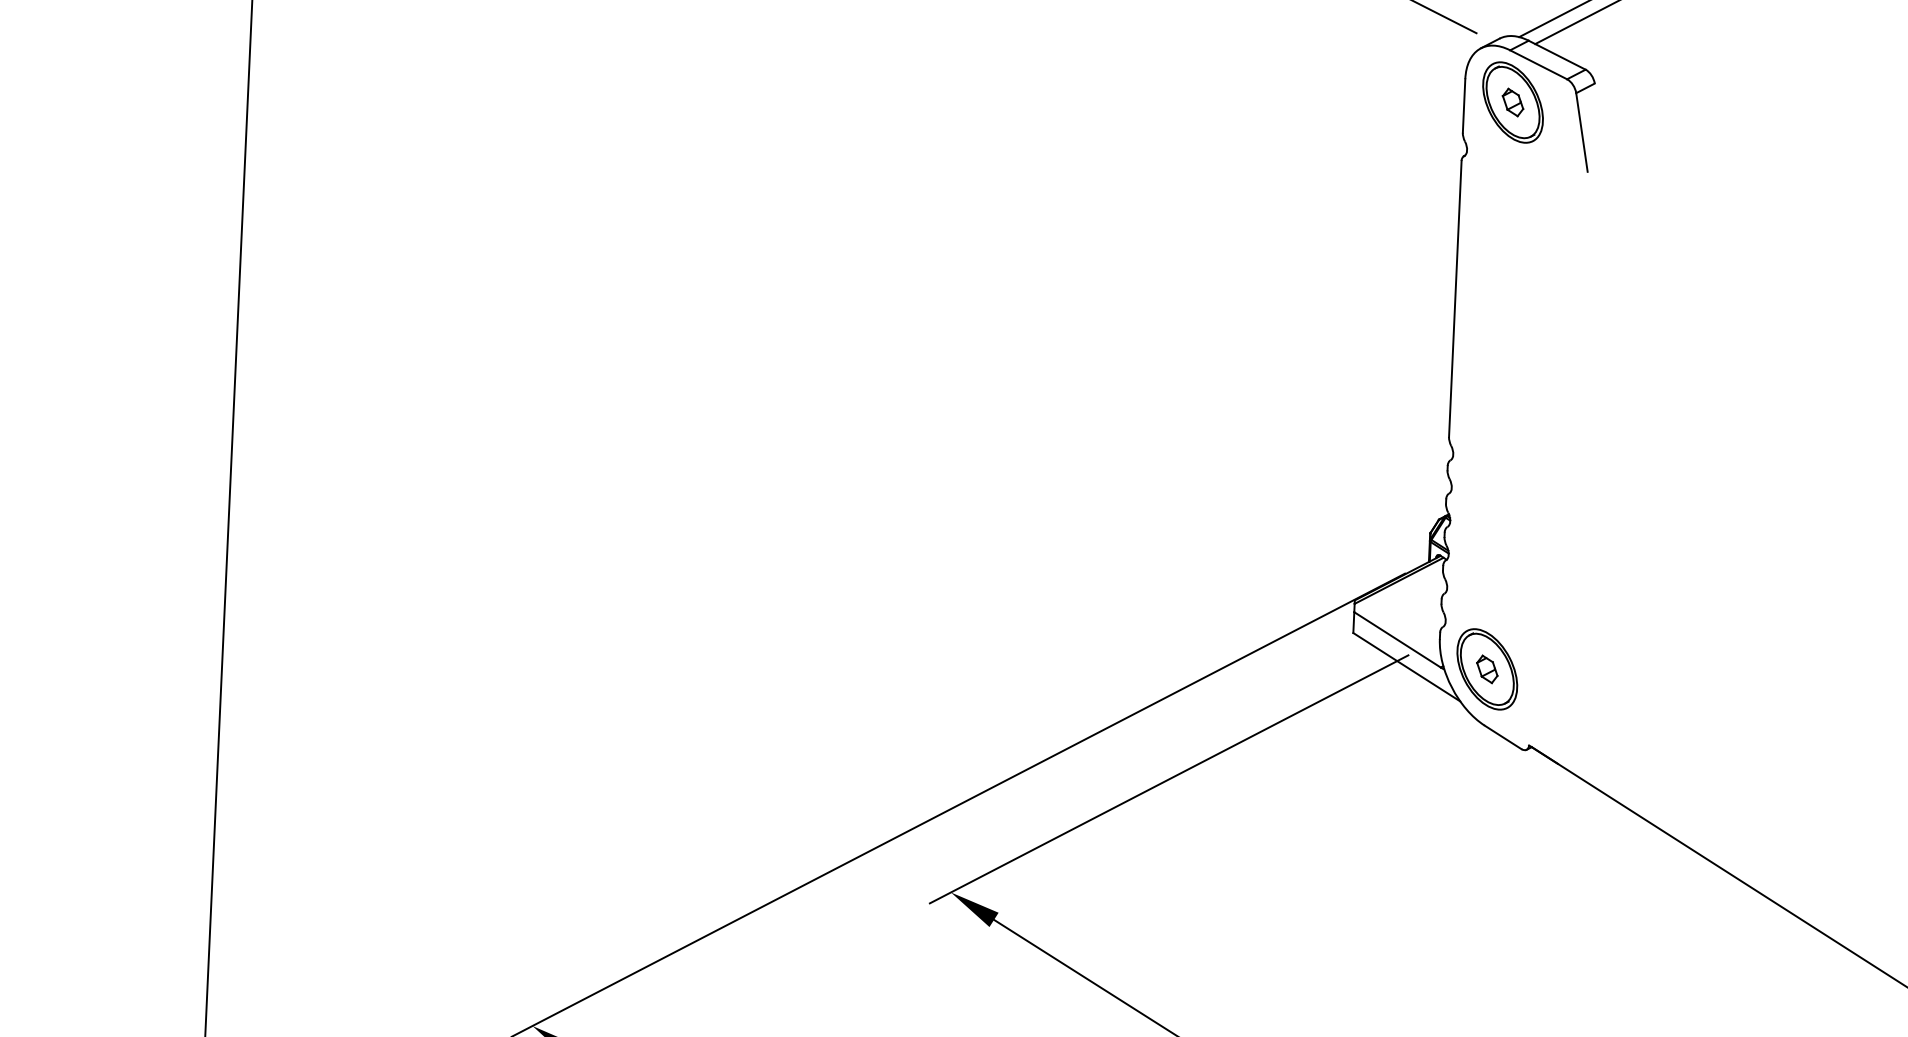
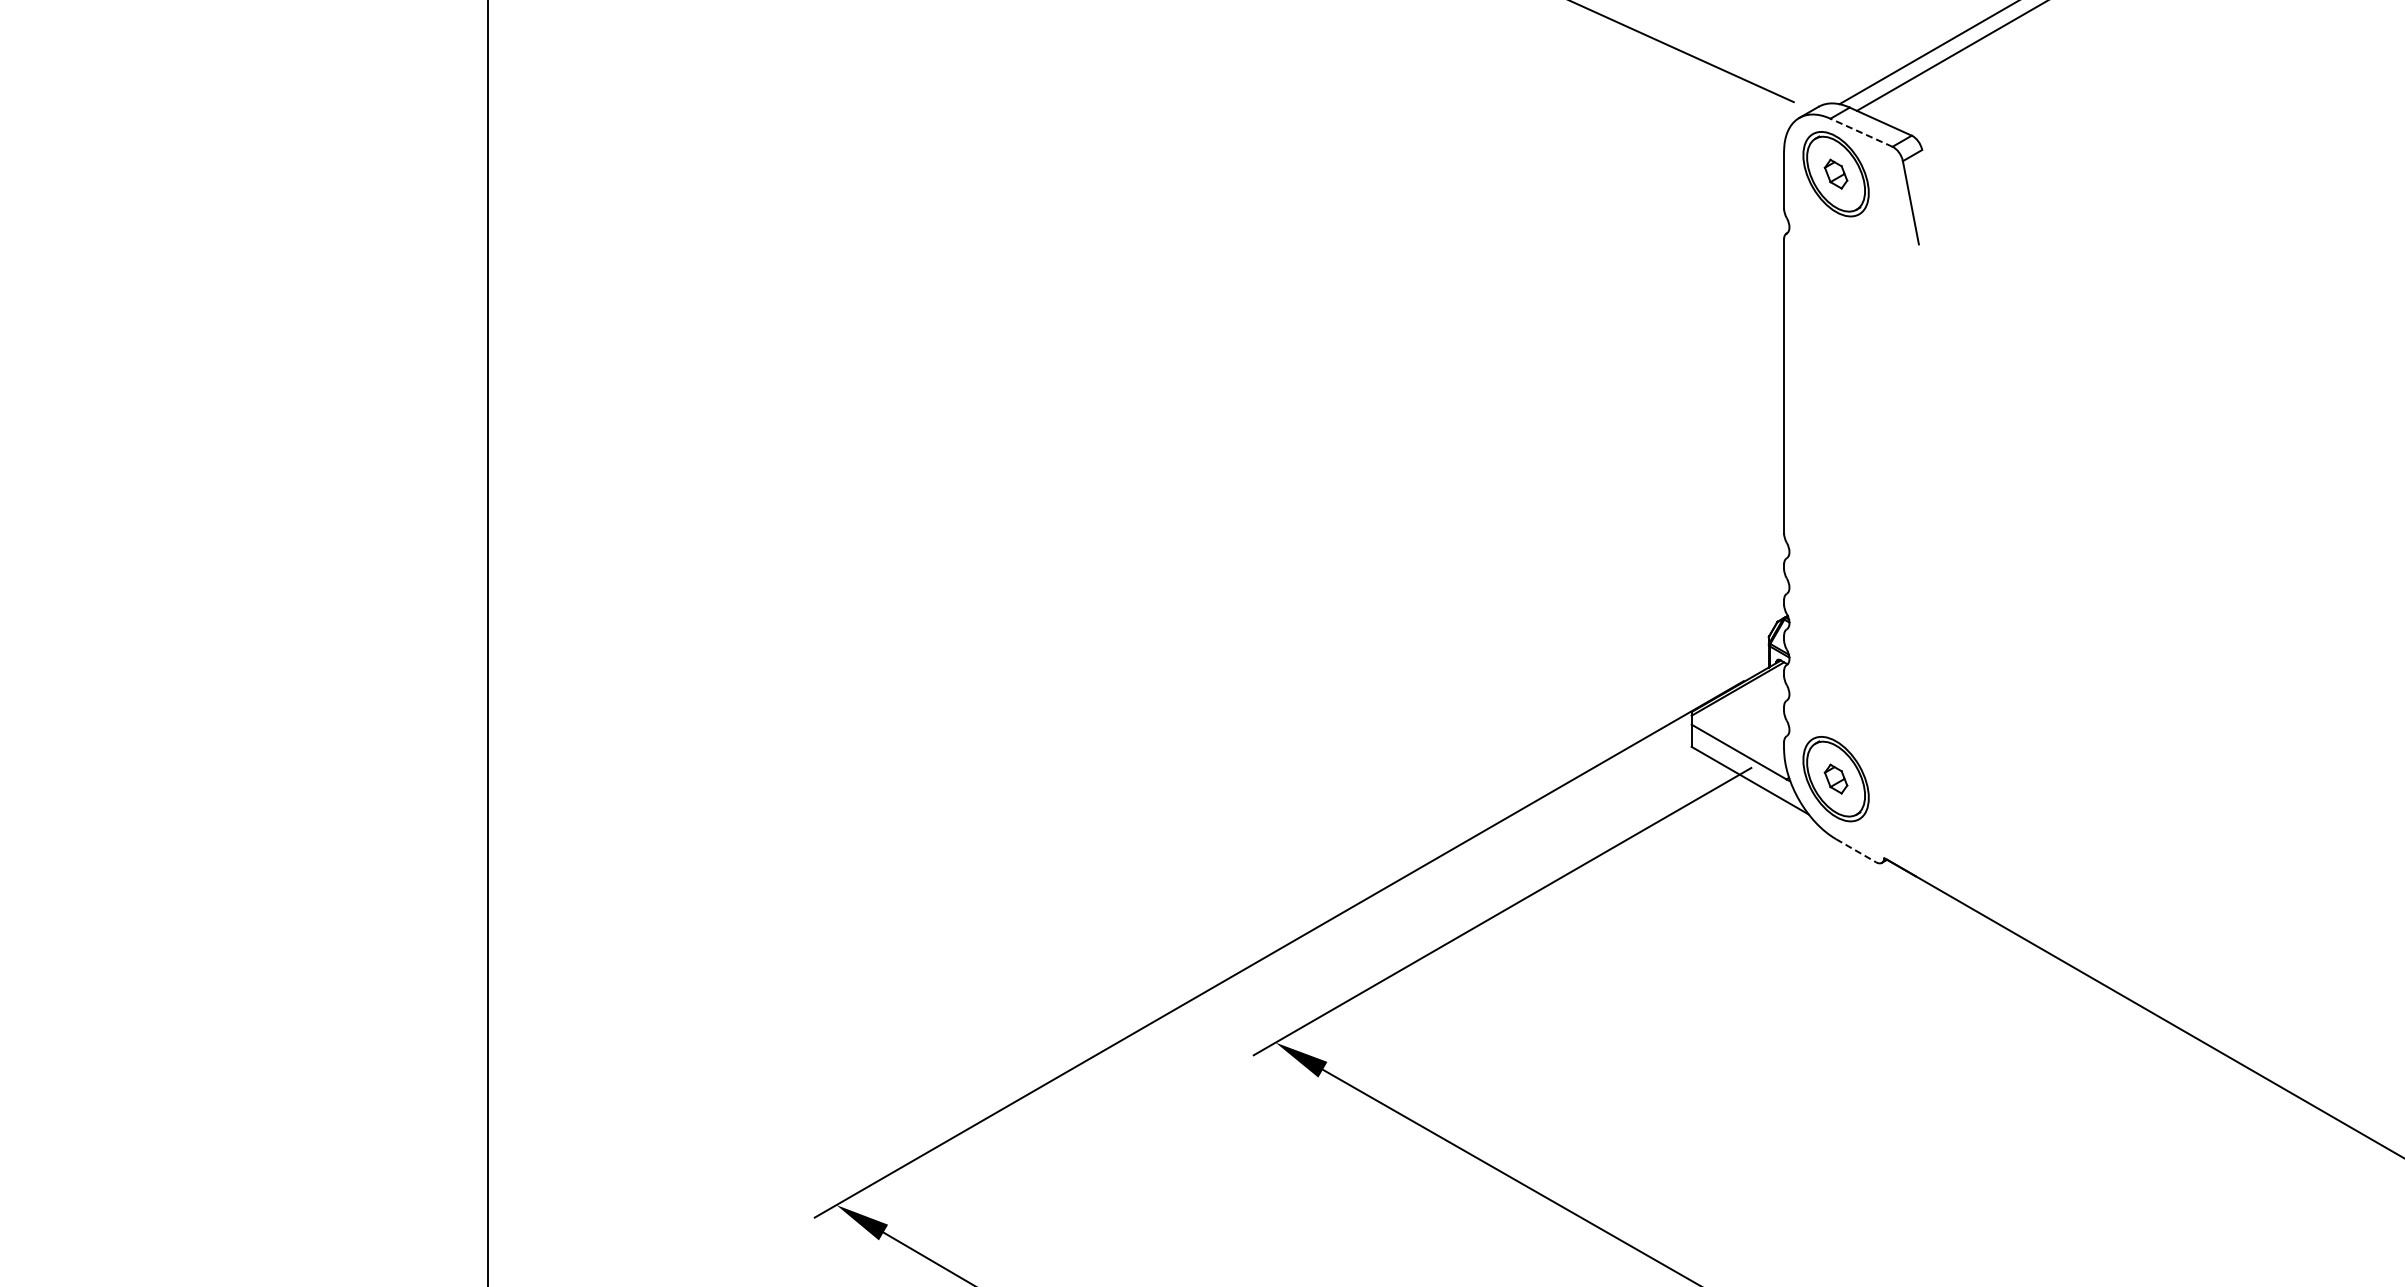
line: (1538, 64) -> (1861, 132), solid -> dashed
line: (1503, 738) -> (1856, 851), solid -> dashed

